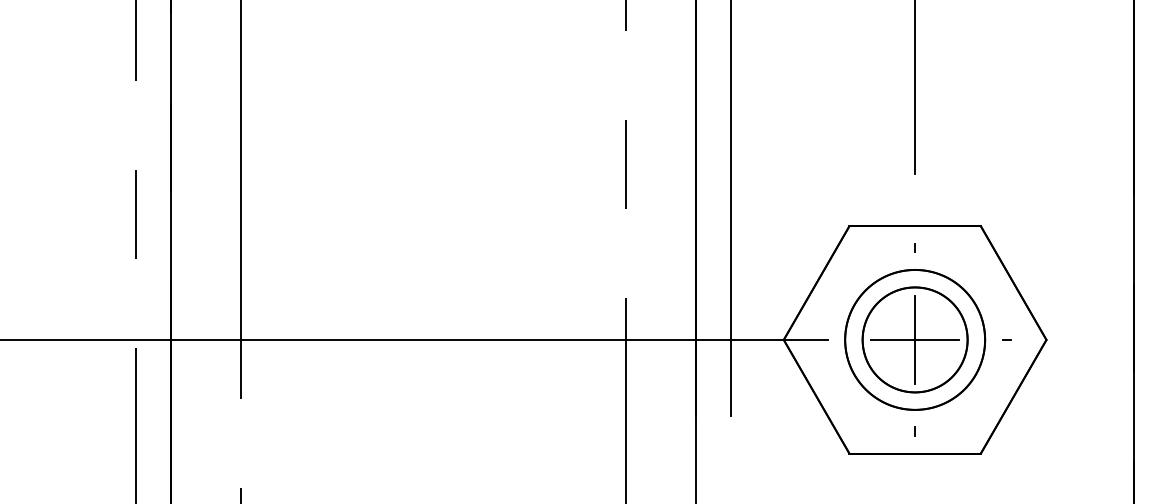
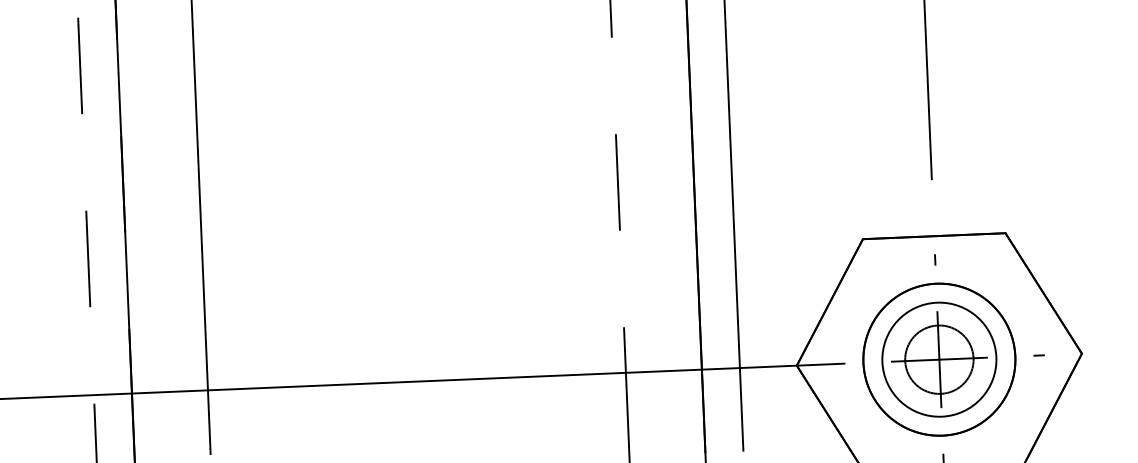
circle: (914, 339) -> (938, 359), size x0.6

